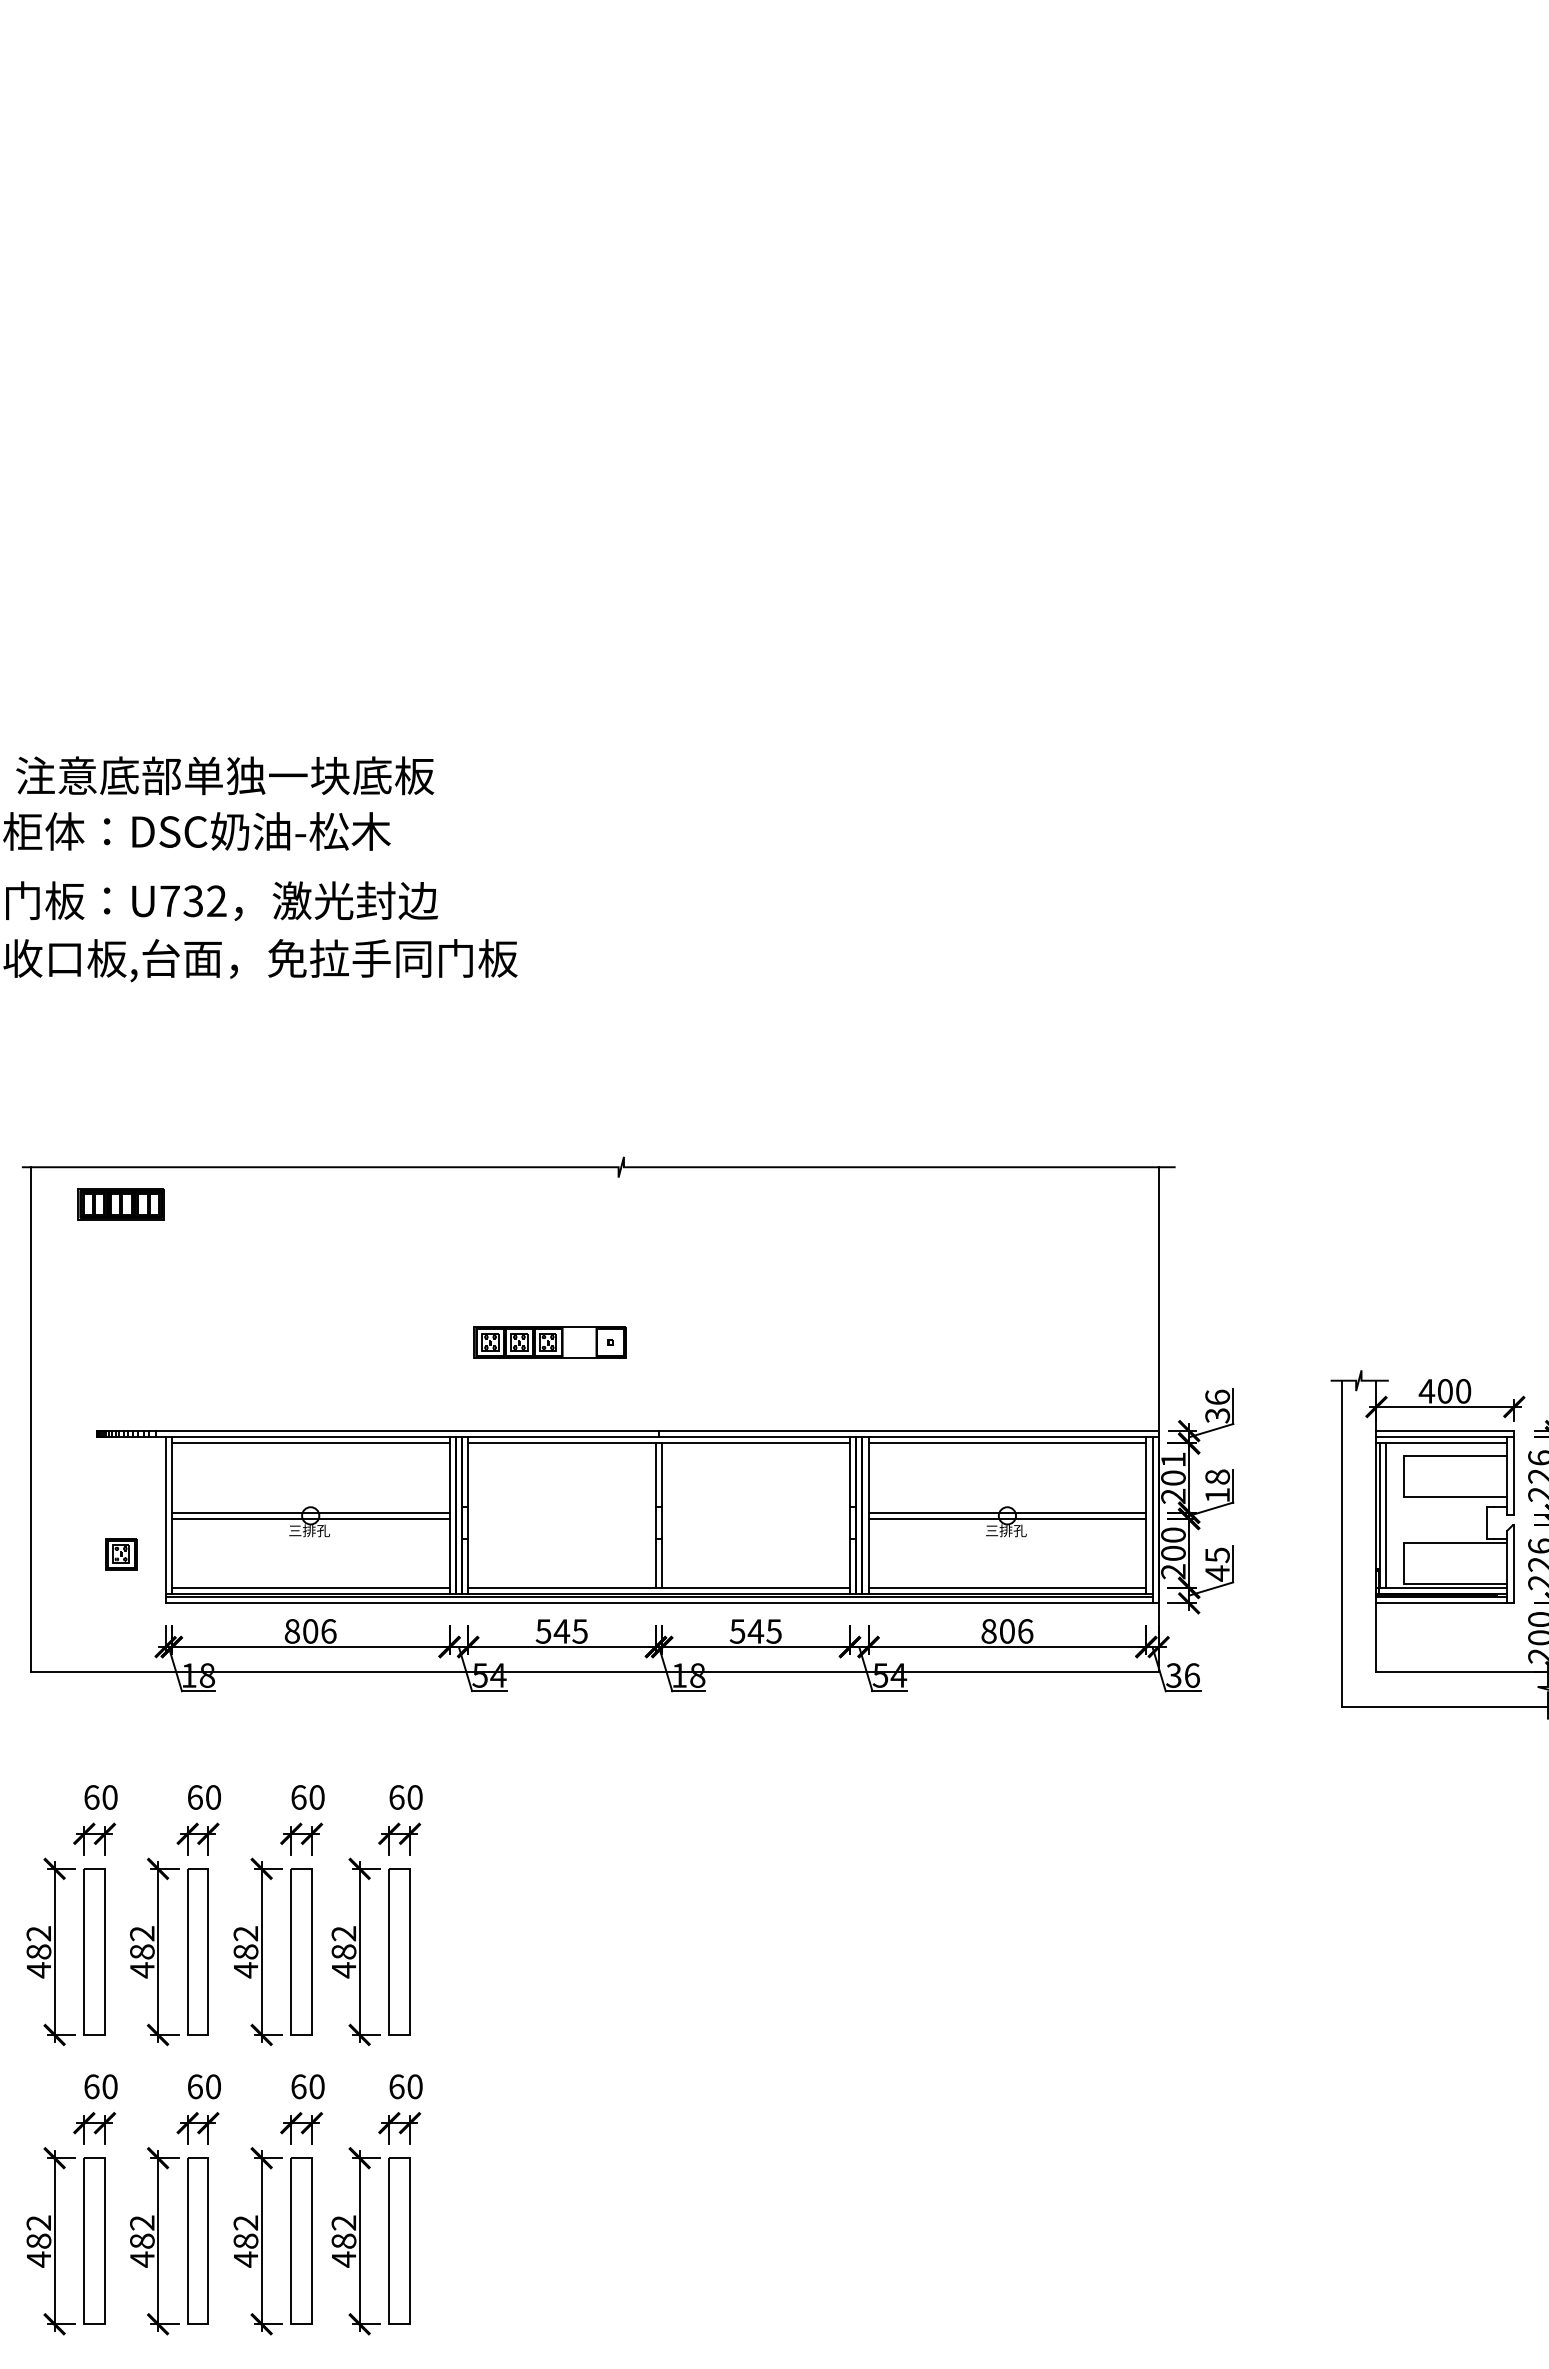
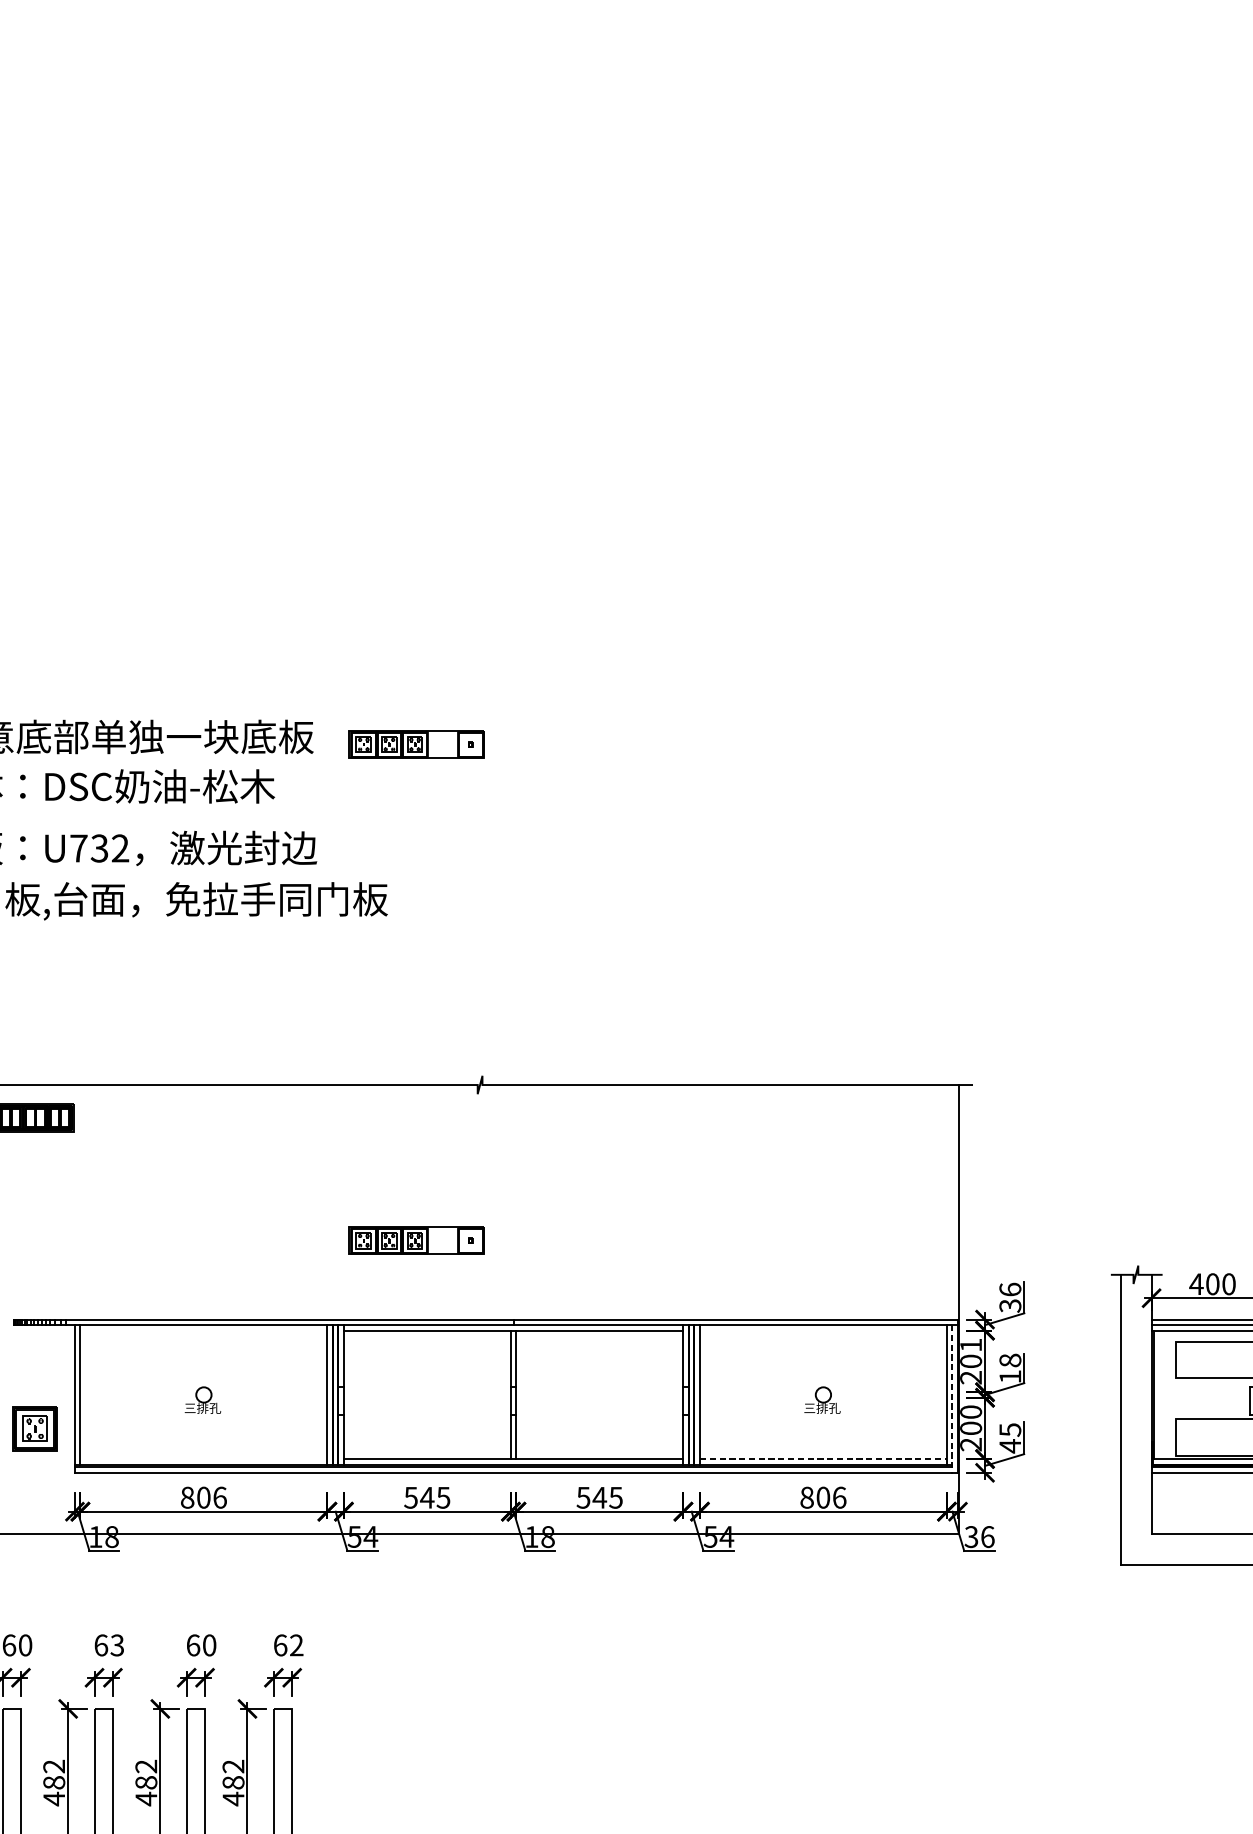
part: (549, 784) -> (416, 744), added
line: (310, 1443) -> (203, 1330), removed
line: (1007, 1443) -> (823, 1330), removed
line: (310, 1512) -> (203, 1392), removed
line: (1007, 1512) -> (823, 1392), removed
line: (1385, 1515) -> (1159, 1394), removed
line: (310, 1518) -> (203, 1397), removed
line: (1007, 1518) -> (823, 1397), removed
line: (1152, 1520) -> (952, 1399), solid -> dashed
part: (121, 1554) -> (35, 1429), size x1.6
line: (310, 1587) -> (203, 1458), removed
line: (1007, 1587) -> (823, 1458), solid -> dashed
text: (212, 1797) -> (116, 1645), 60 -> 63
text: (414, 1797) -> (296, 1645), 60 -> 62

